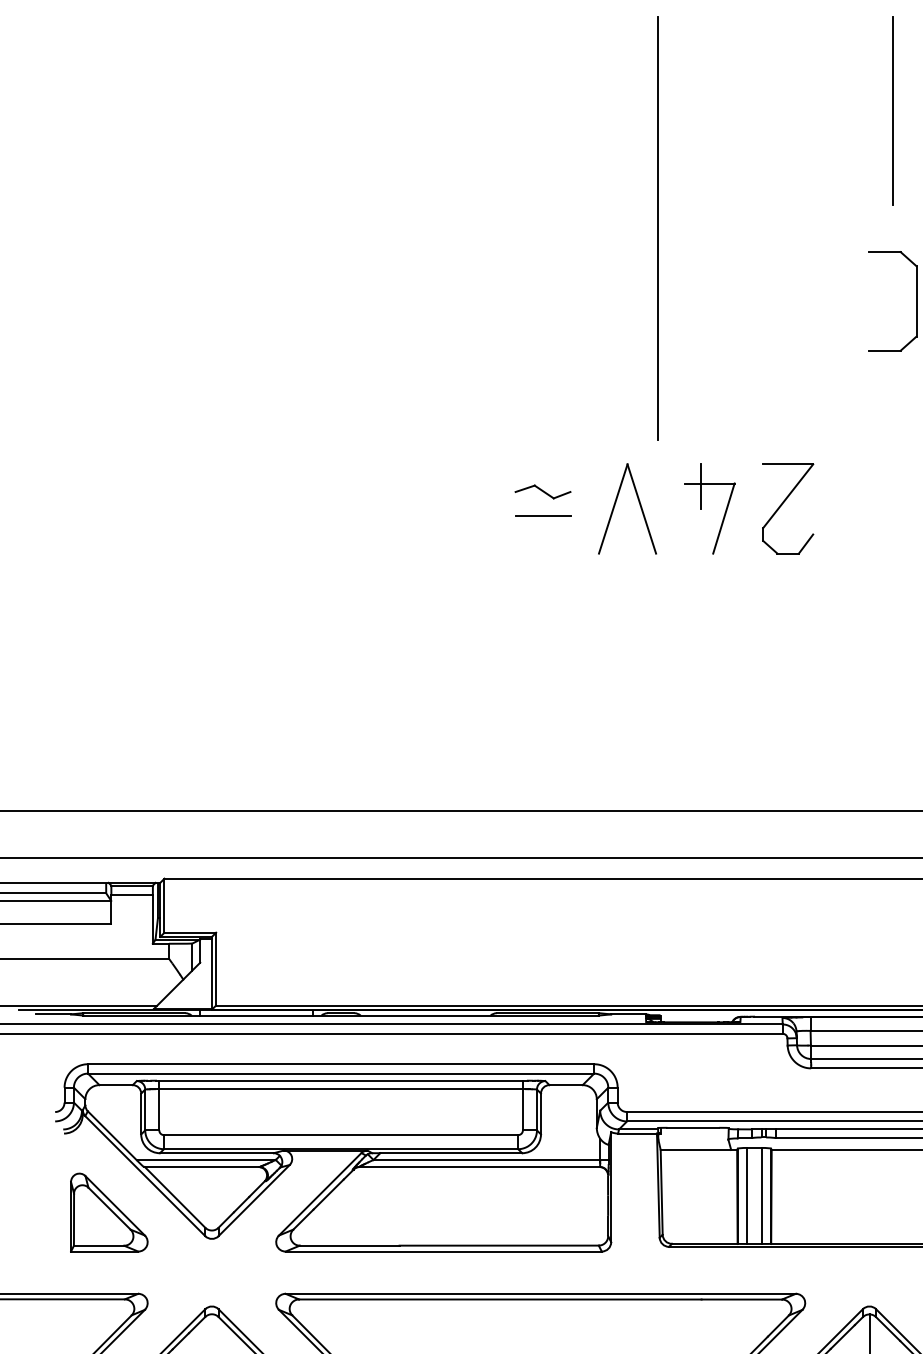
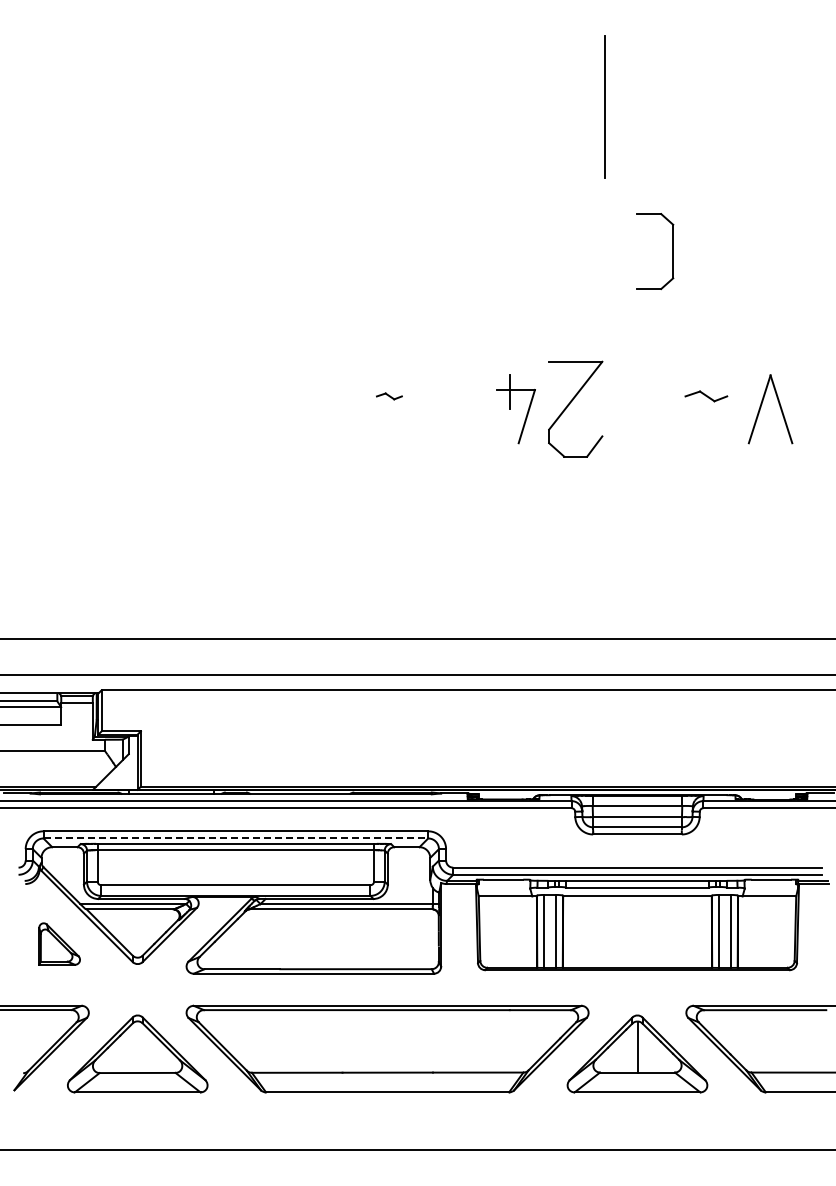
line: (891, 110) -> (604, 106), moved
line: (657, 227) -> (476, 195), removed
part: (543, 492) -> (389, 396), size x0.6
part: (615, 506) -> (444, 407), removed
part: (787, 509) -> (575, 409), size x1.4
line: (543, 515) -> (389, 414), removed
line: (341, 1073) -> (236, 838), solid -> dashed
part: (109, 1211) -> (59, 943), size x0.7

